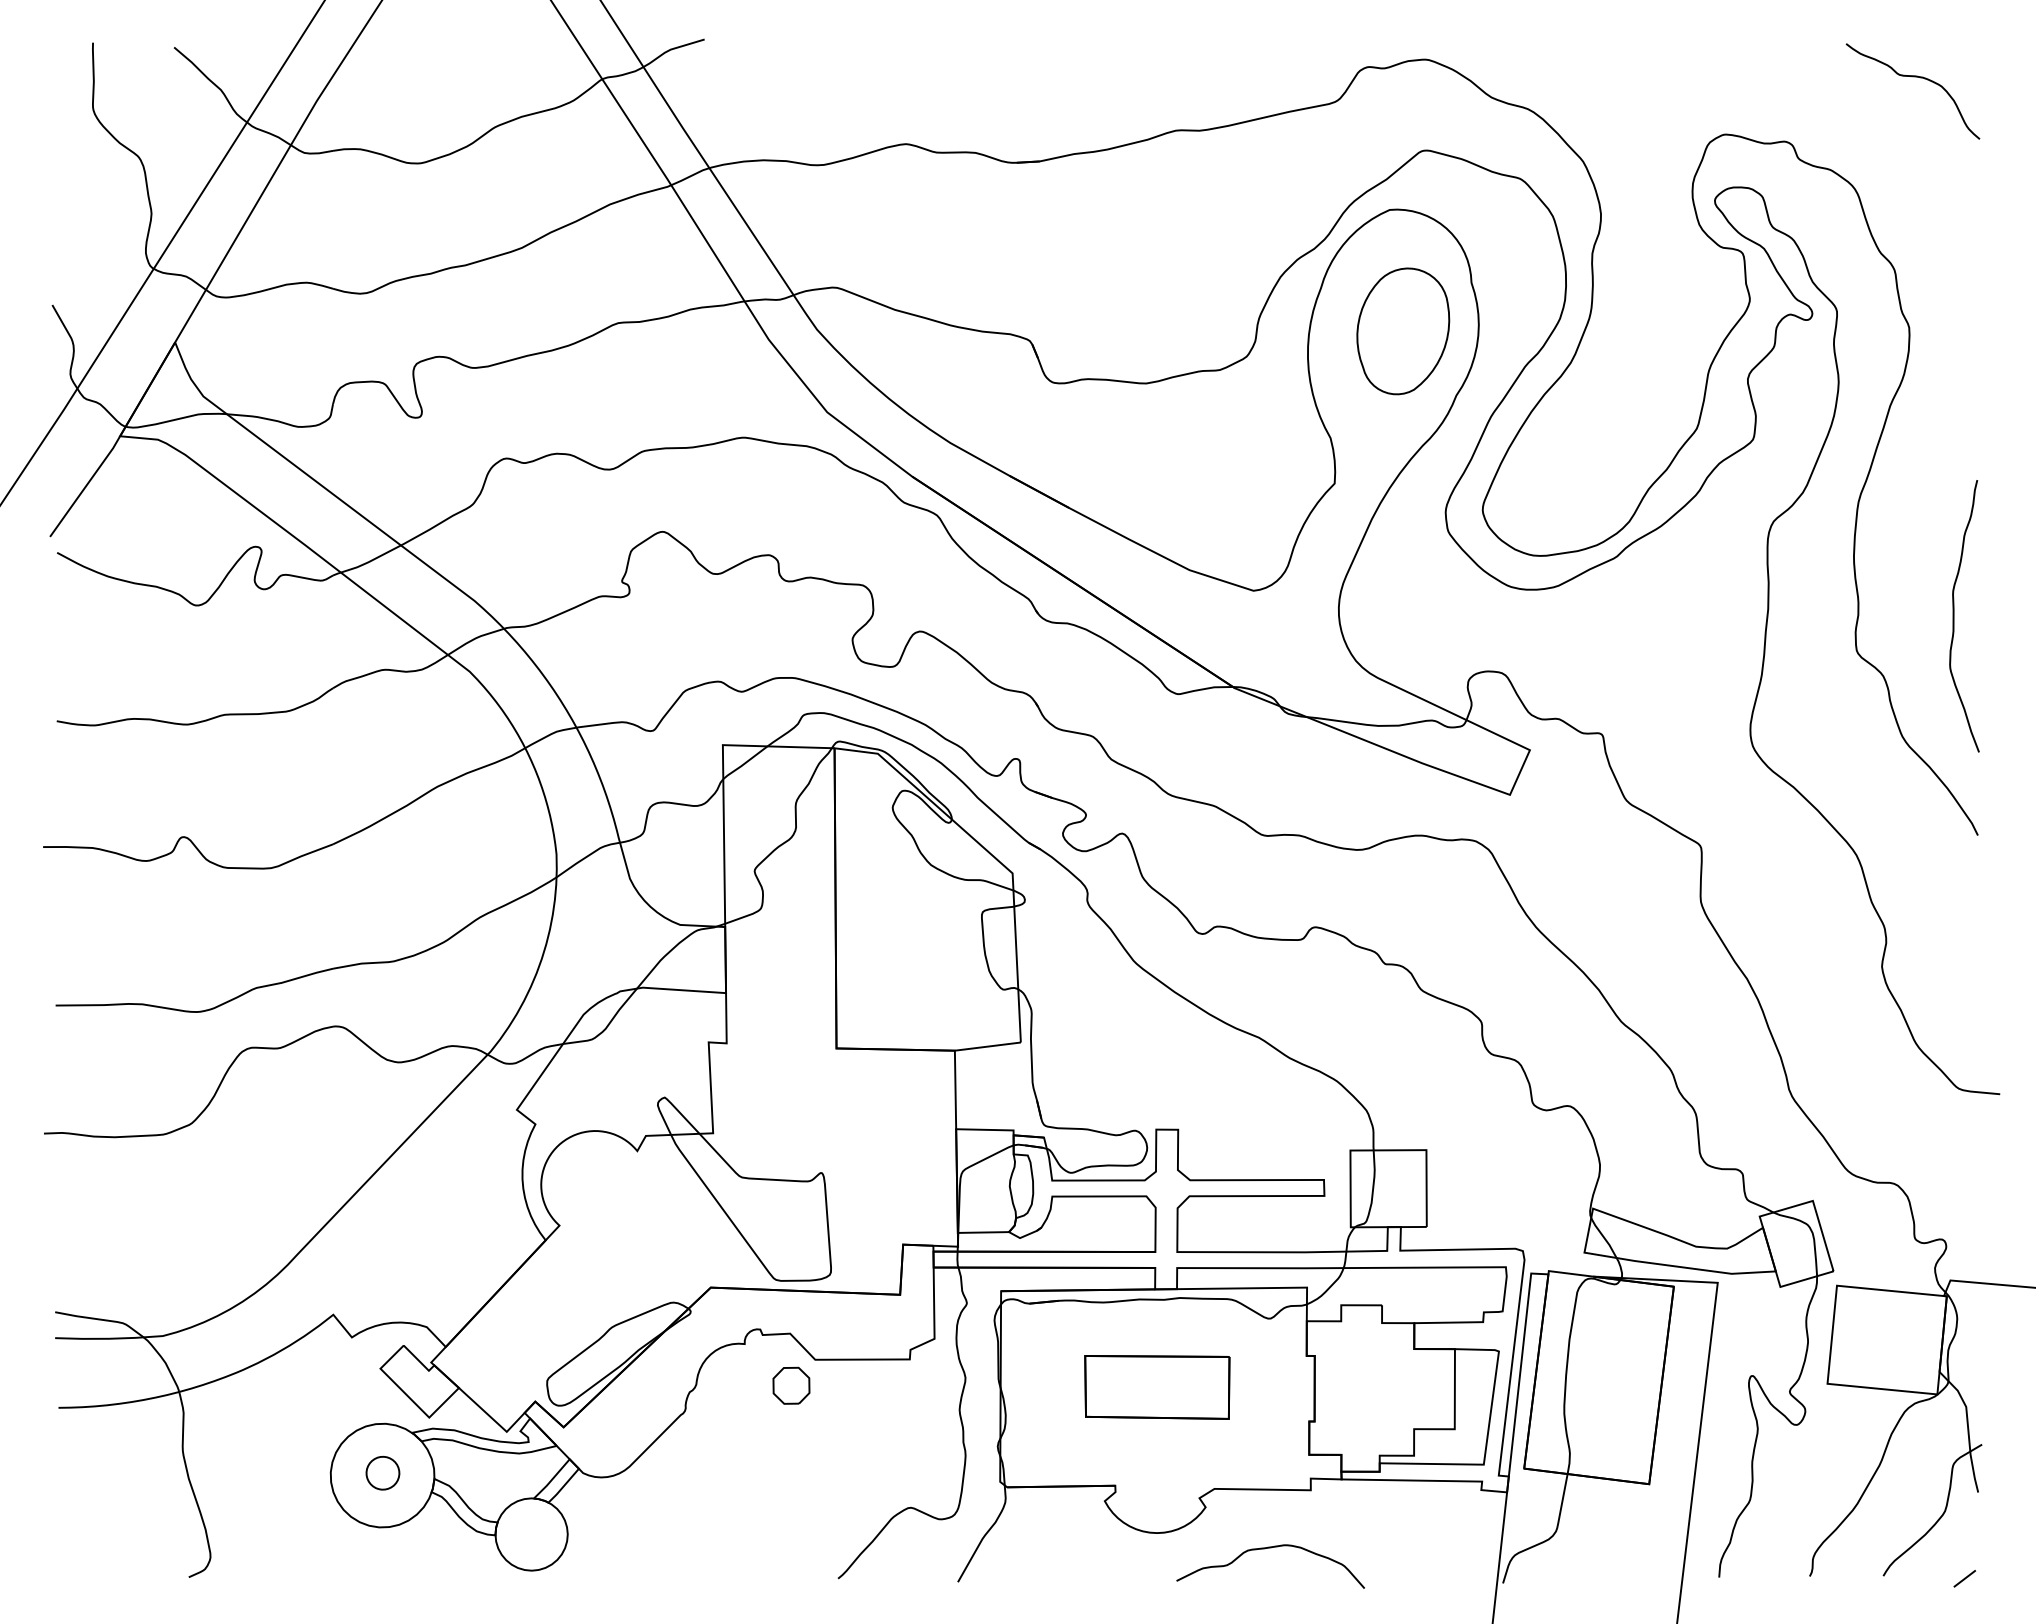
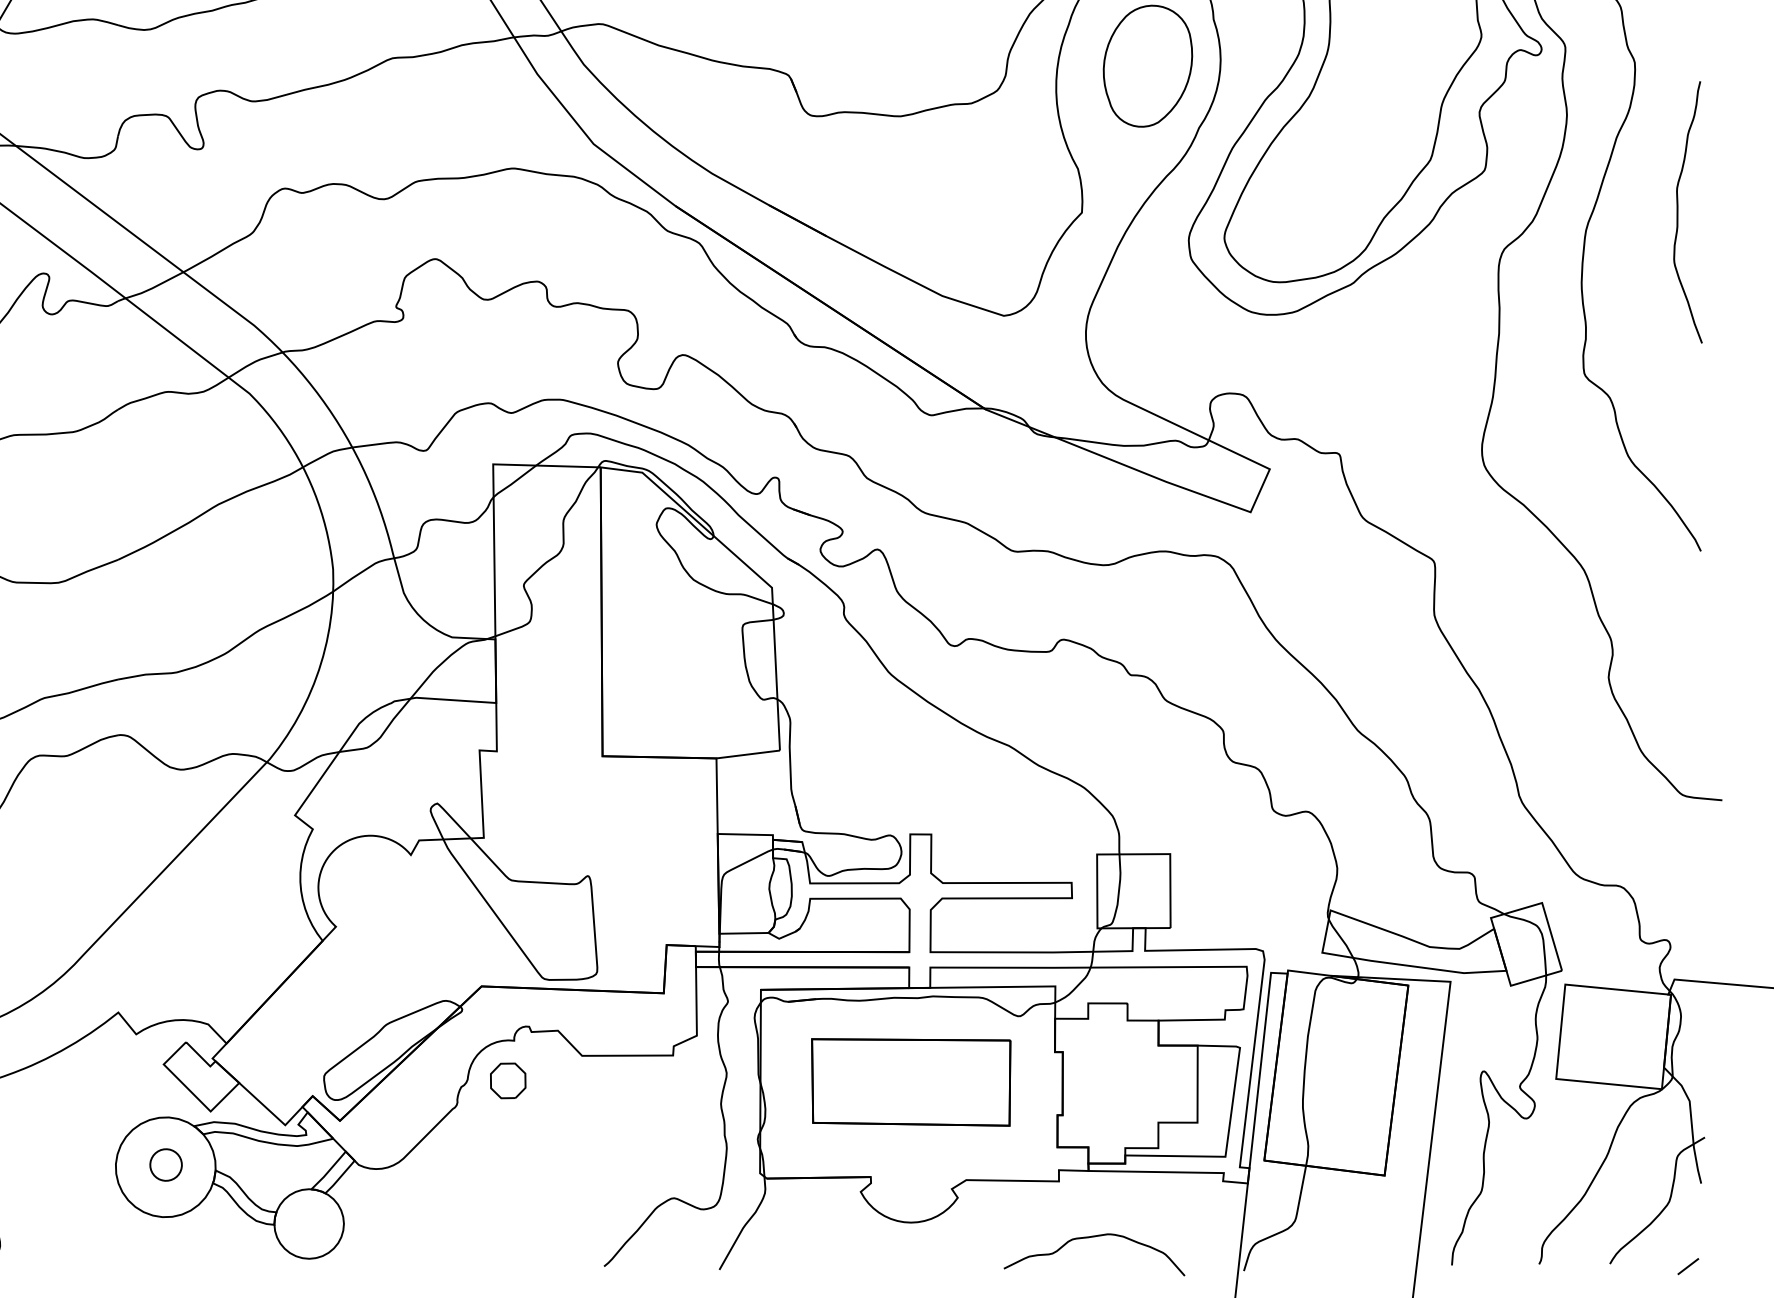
curve: (1954, 616) -> (1678, 212), moved
part: (791, 1385) -> (508, 1080), moved
part: (1157, 1387) -> (911, 1082), size x1.43
curve: (1265, 1549) -> (1089, 1238), moved

